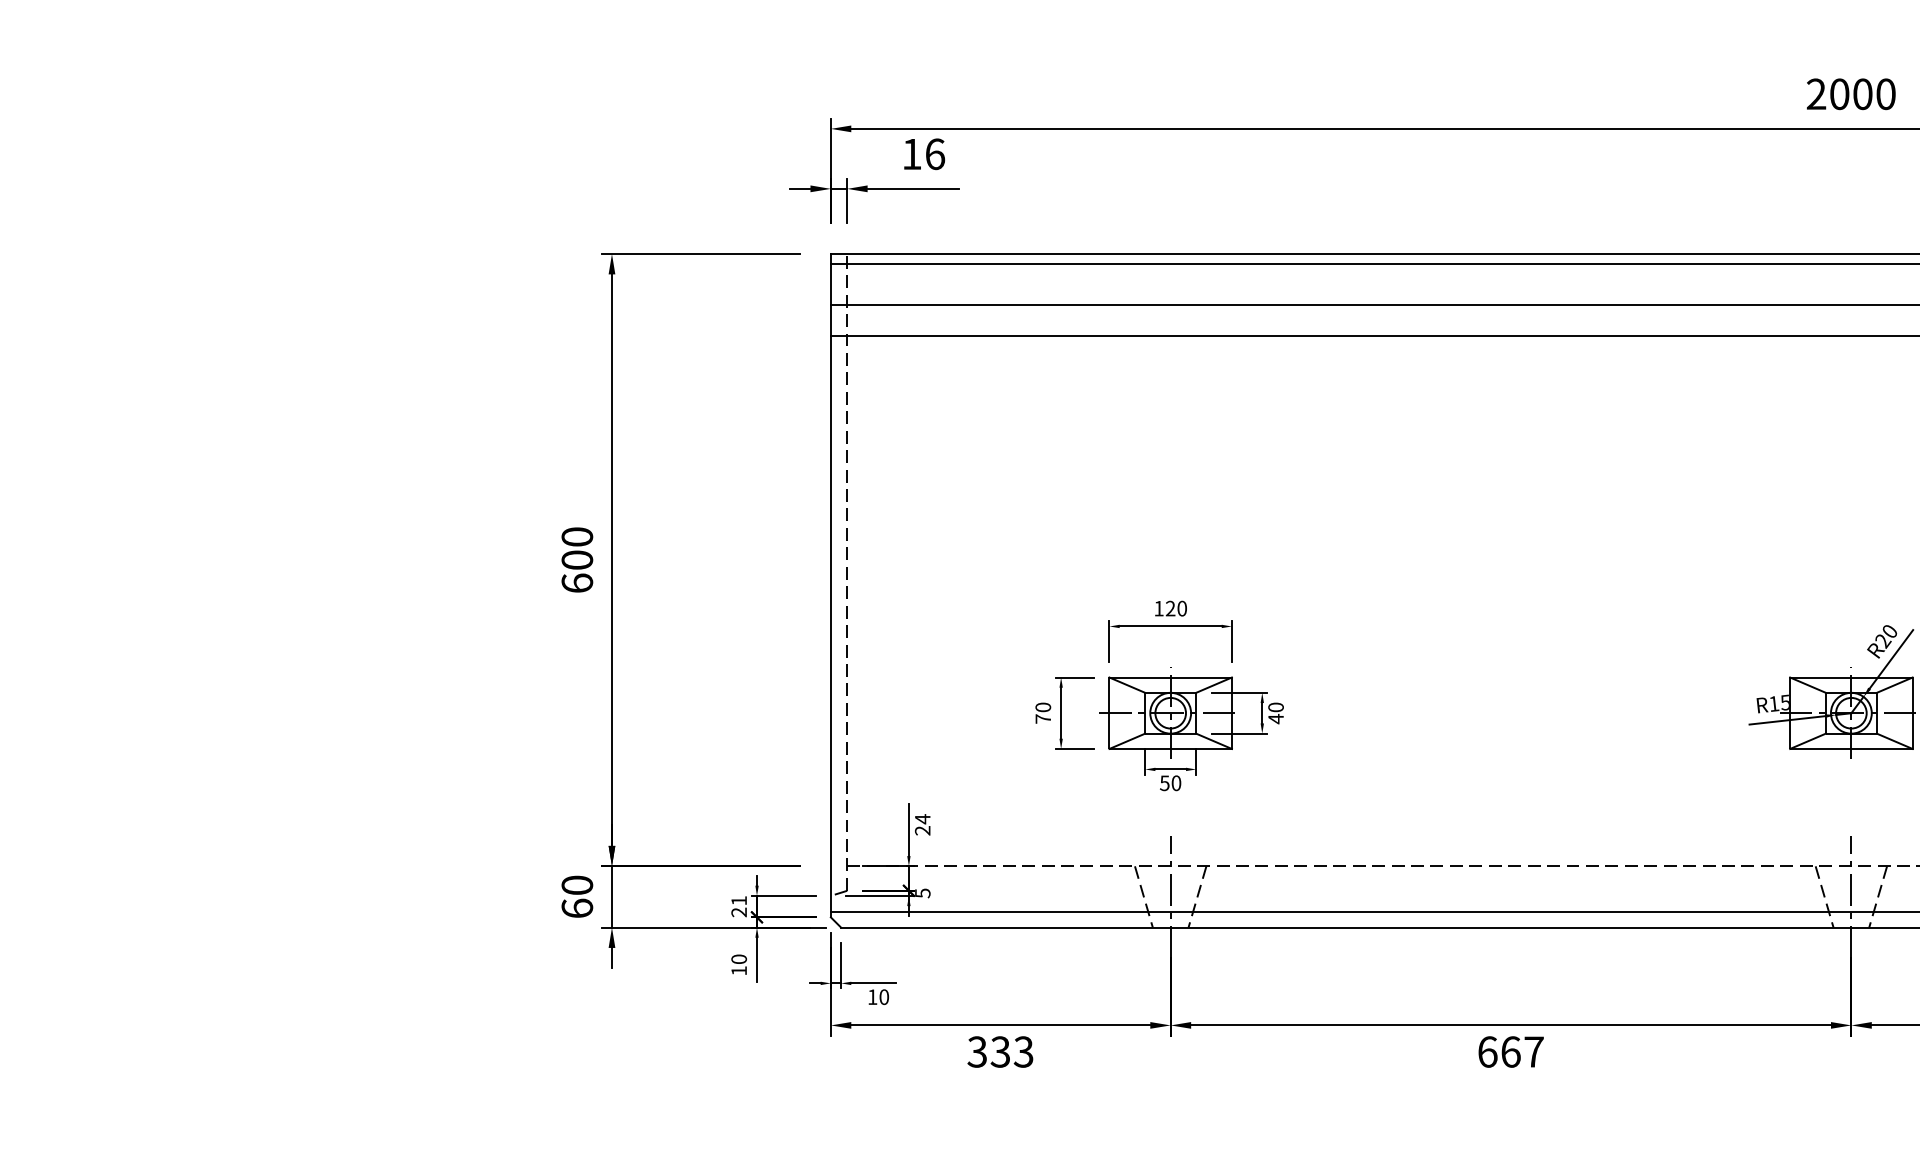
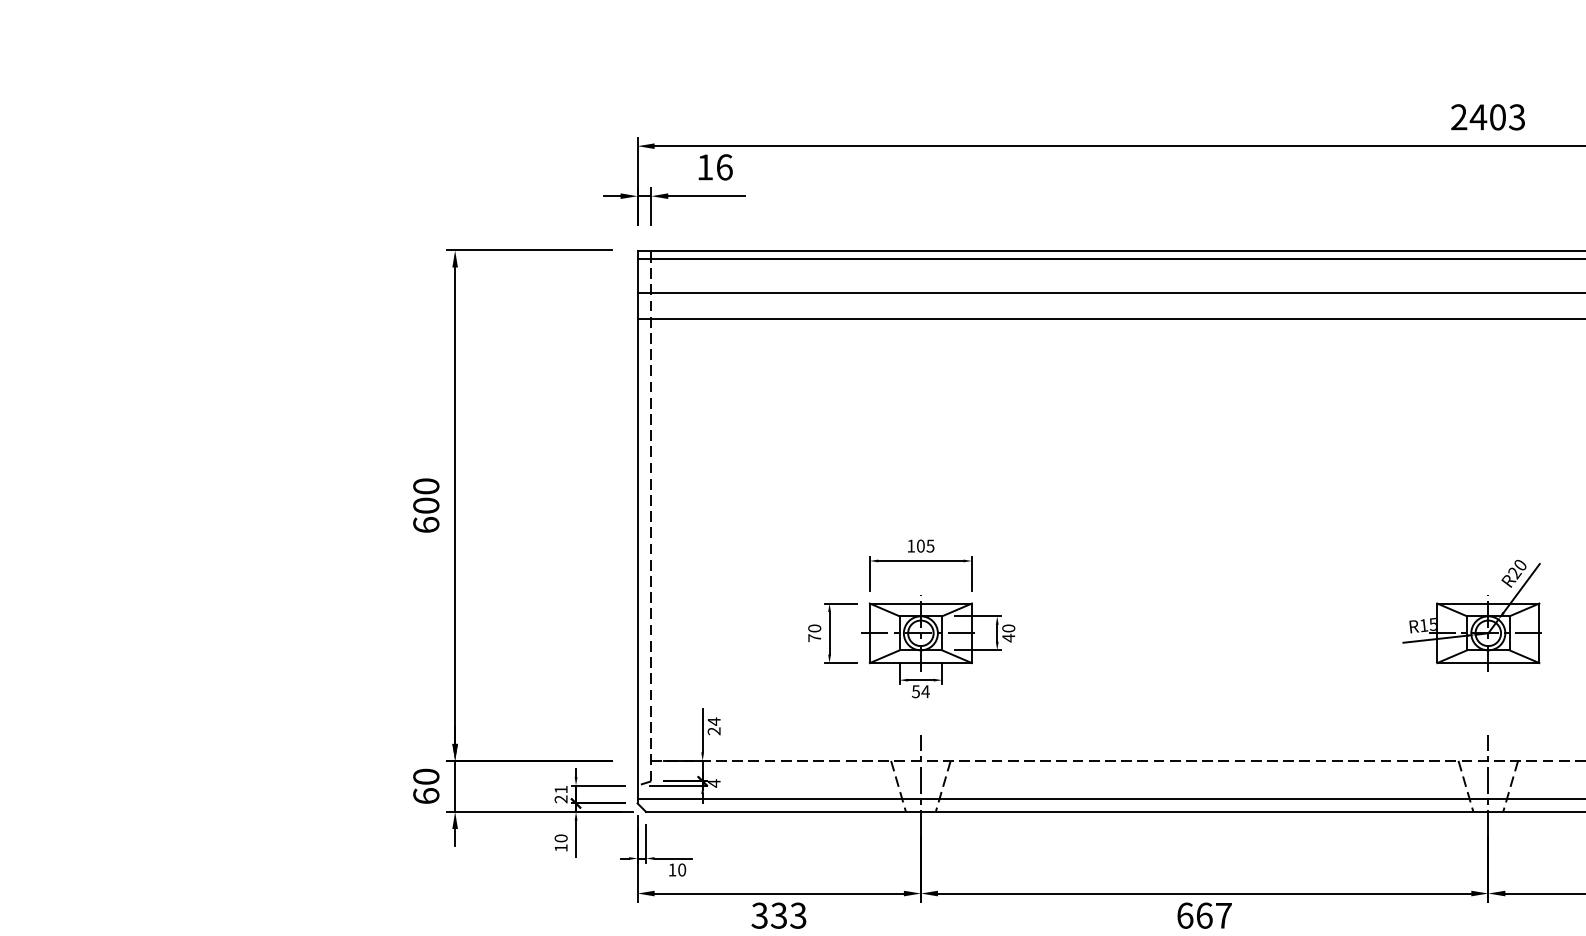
text: (1862, 94) -> (1497, 117), 2000 -> 2403
text: (1175, 608) -> (924, 546), 120 -> 105
text: (1176, 783) -> (925, 691), 50 -> 54
text: (922, 893) -> (713, 783), 5 -> 4

